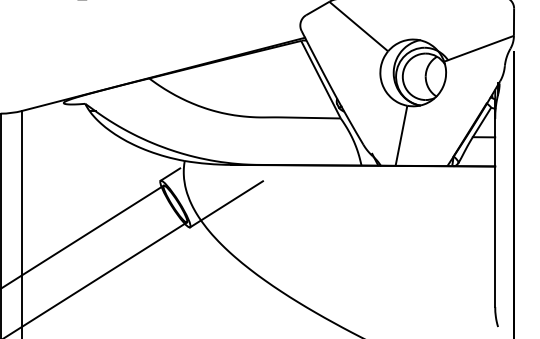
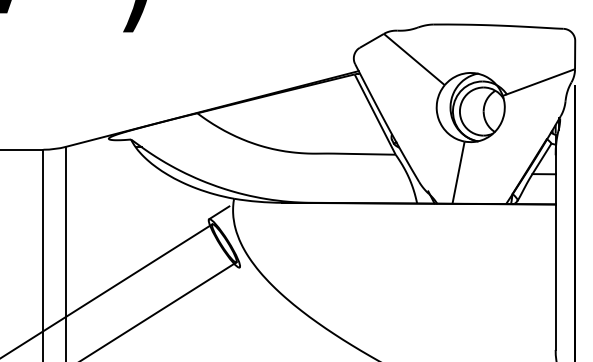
line: (226, 204) -> (277, 243), removed

